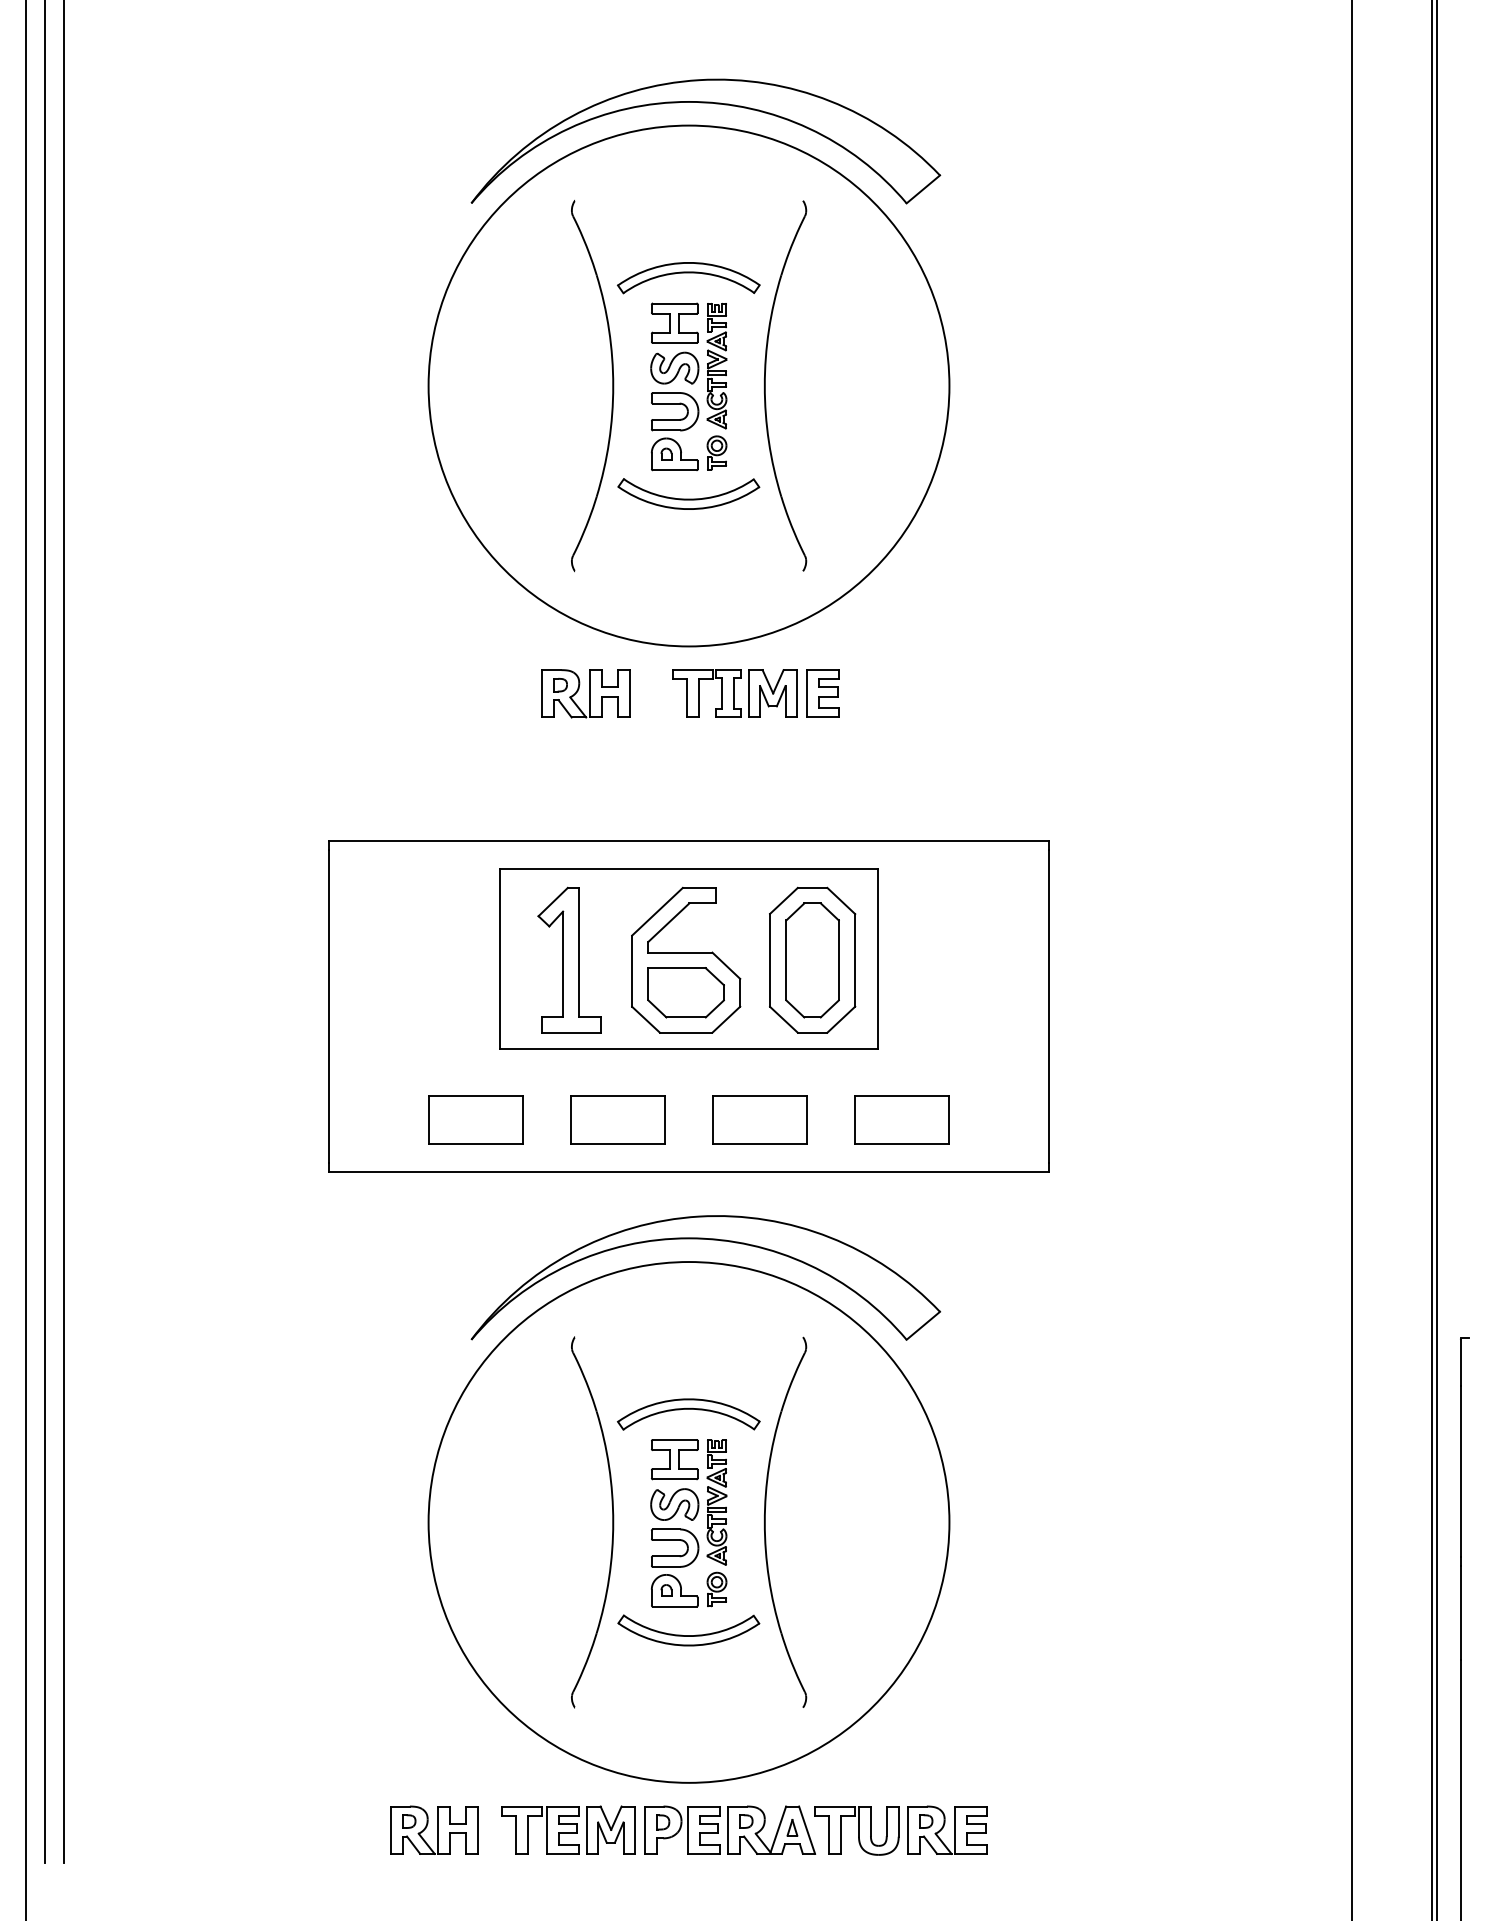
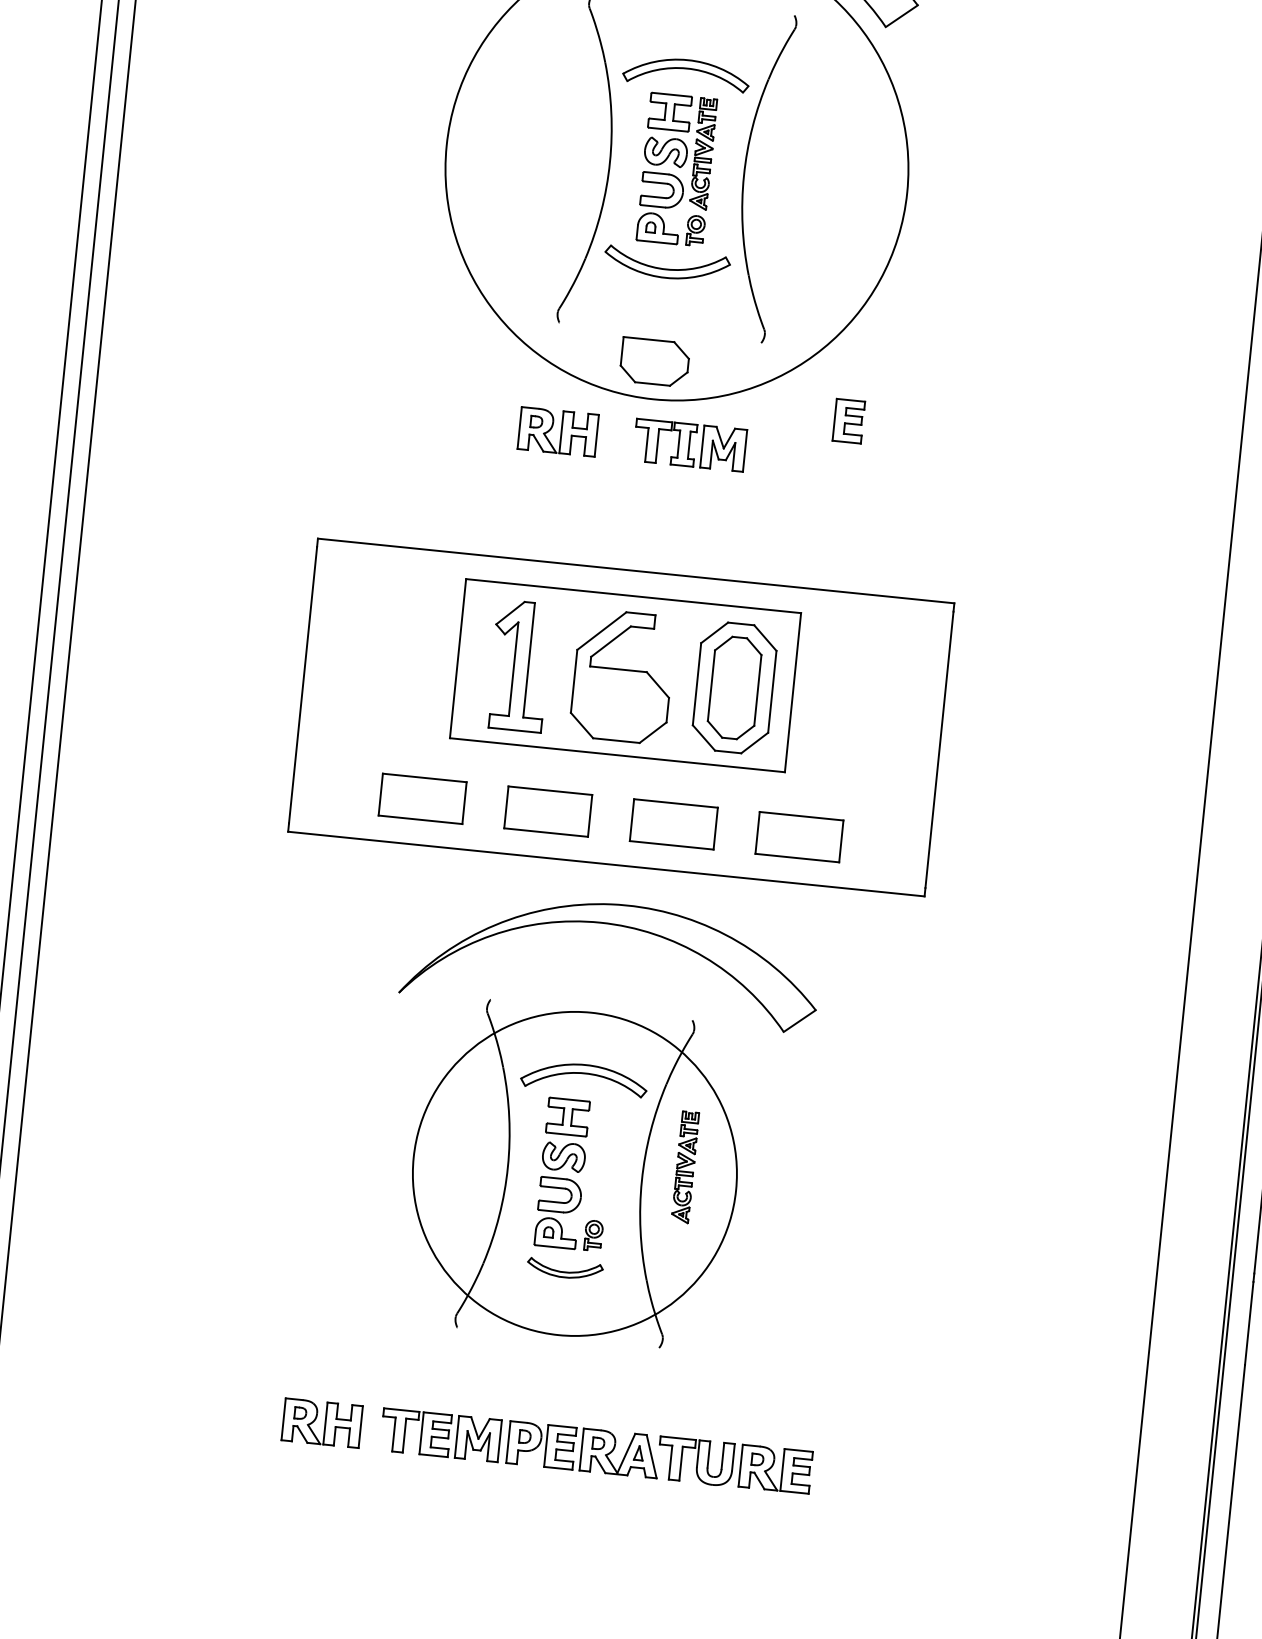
part: (822, 693) -> (848, 420), moved
part: (685, 992) -> (654, 361), moved
part: (716, 1502) -> (685, 1167), moved
circle: (688, 1522) -> (574, 1173), size x0.7
part: (688, 1630) -> (564, 1269), size x0.6

